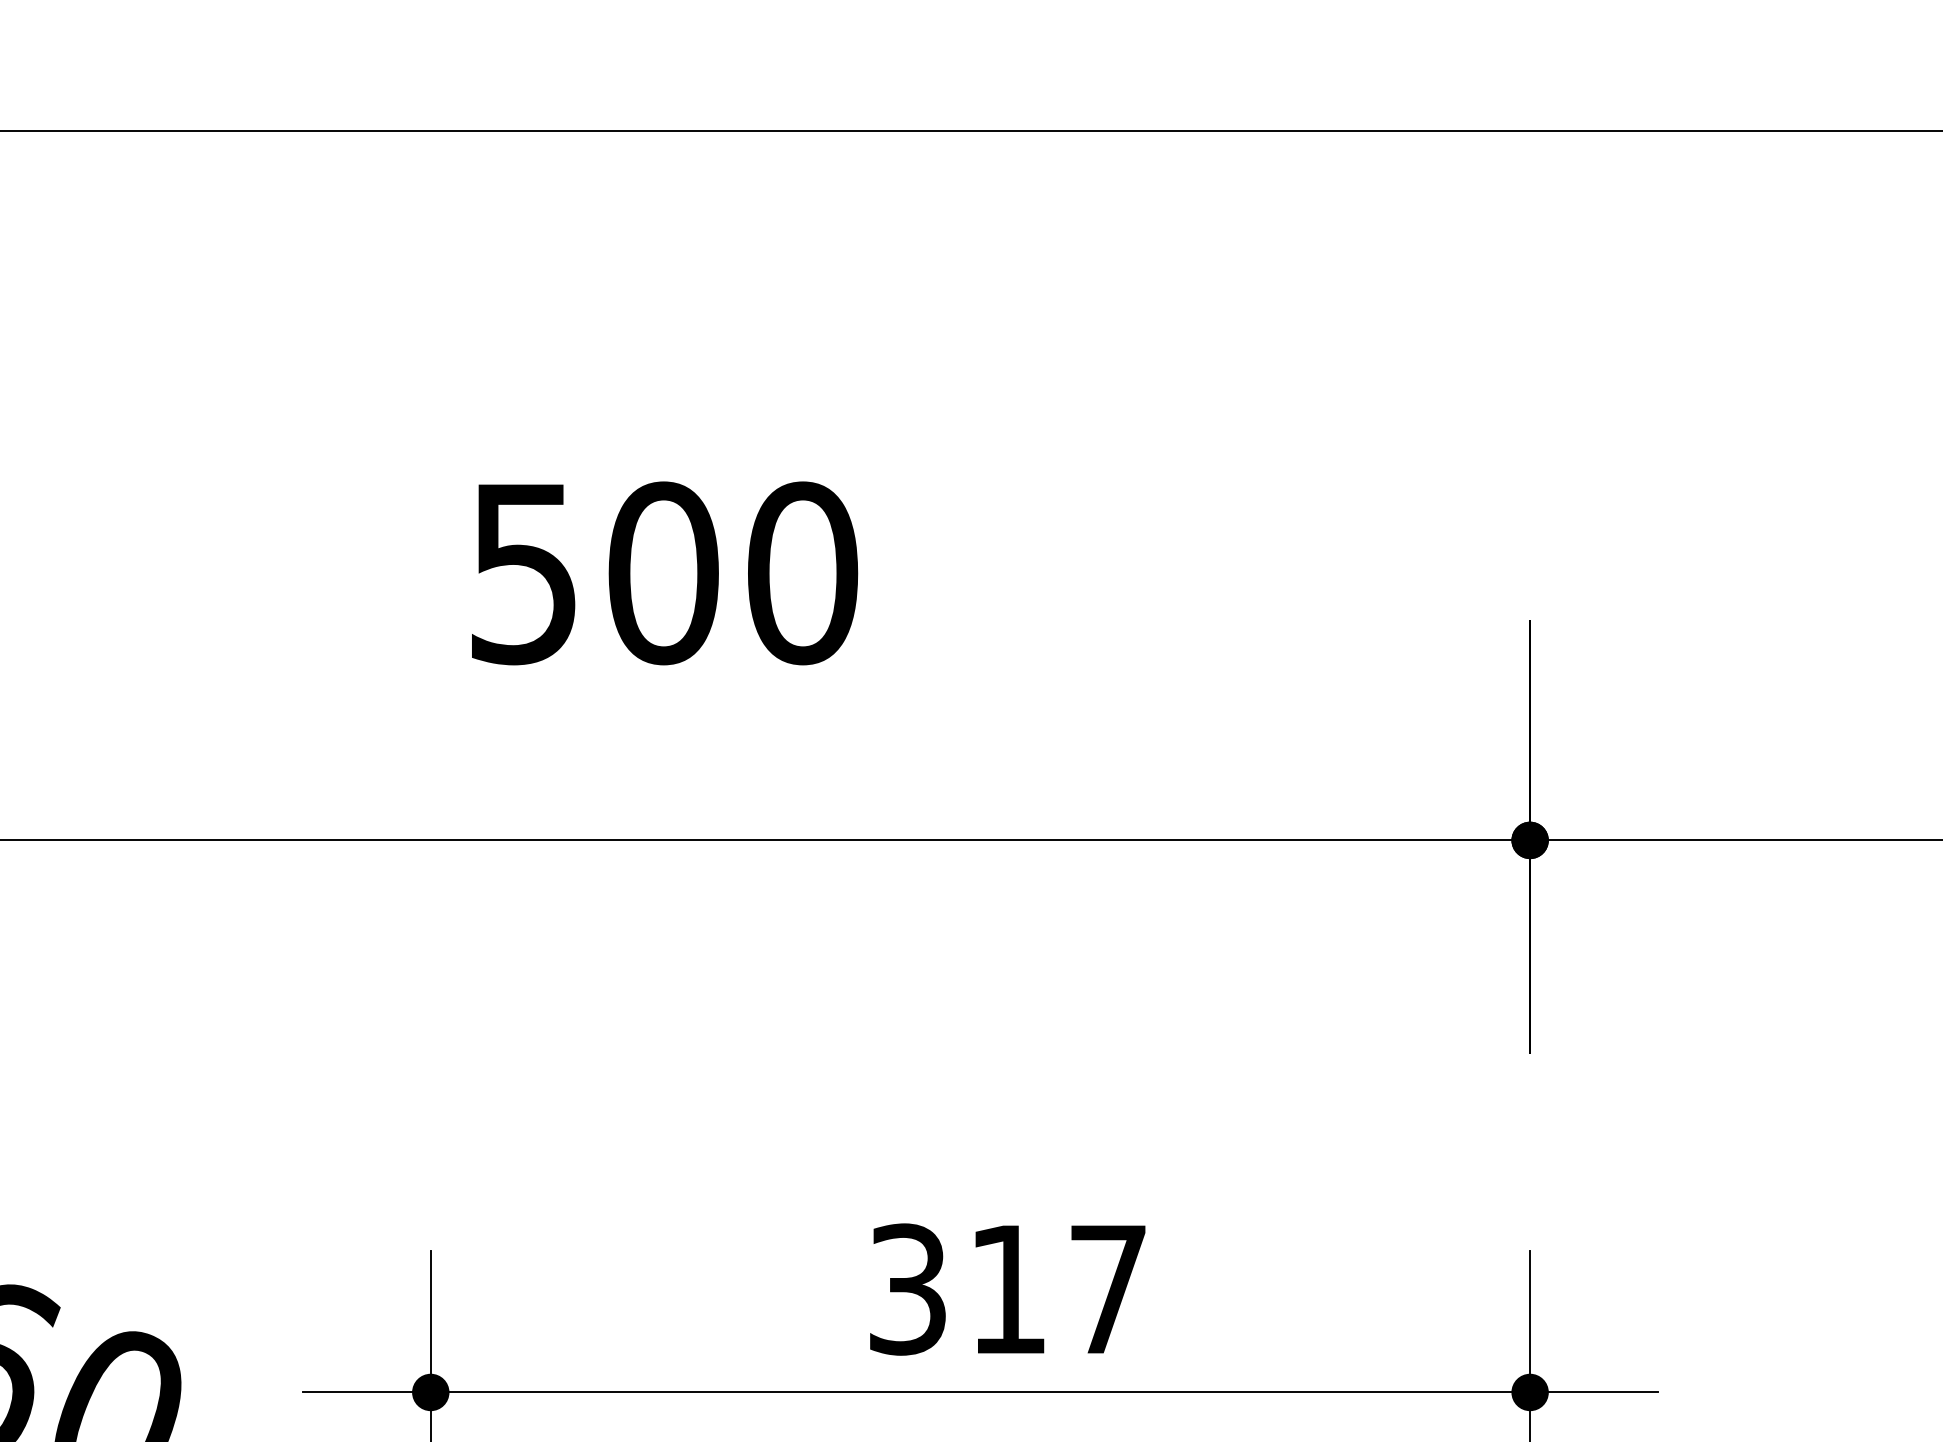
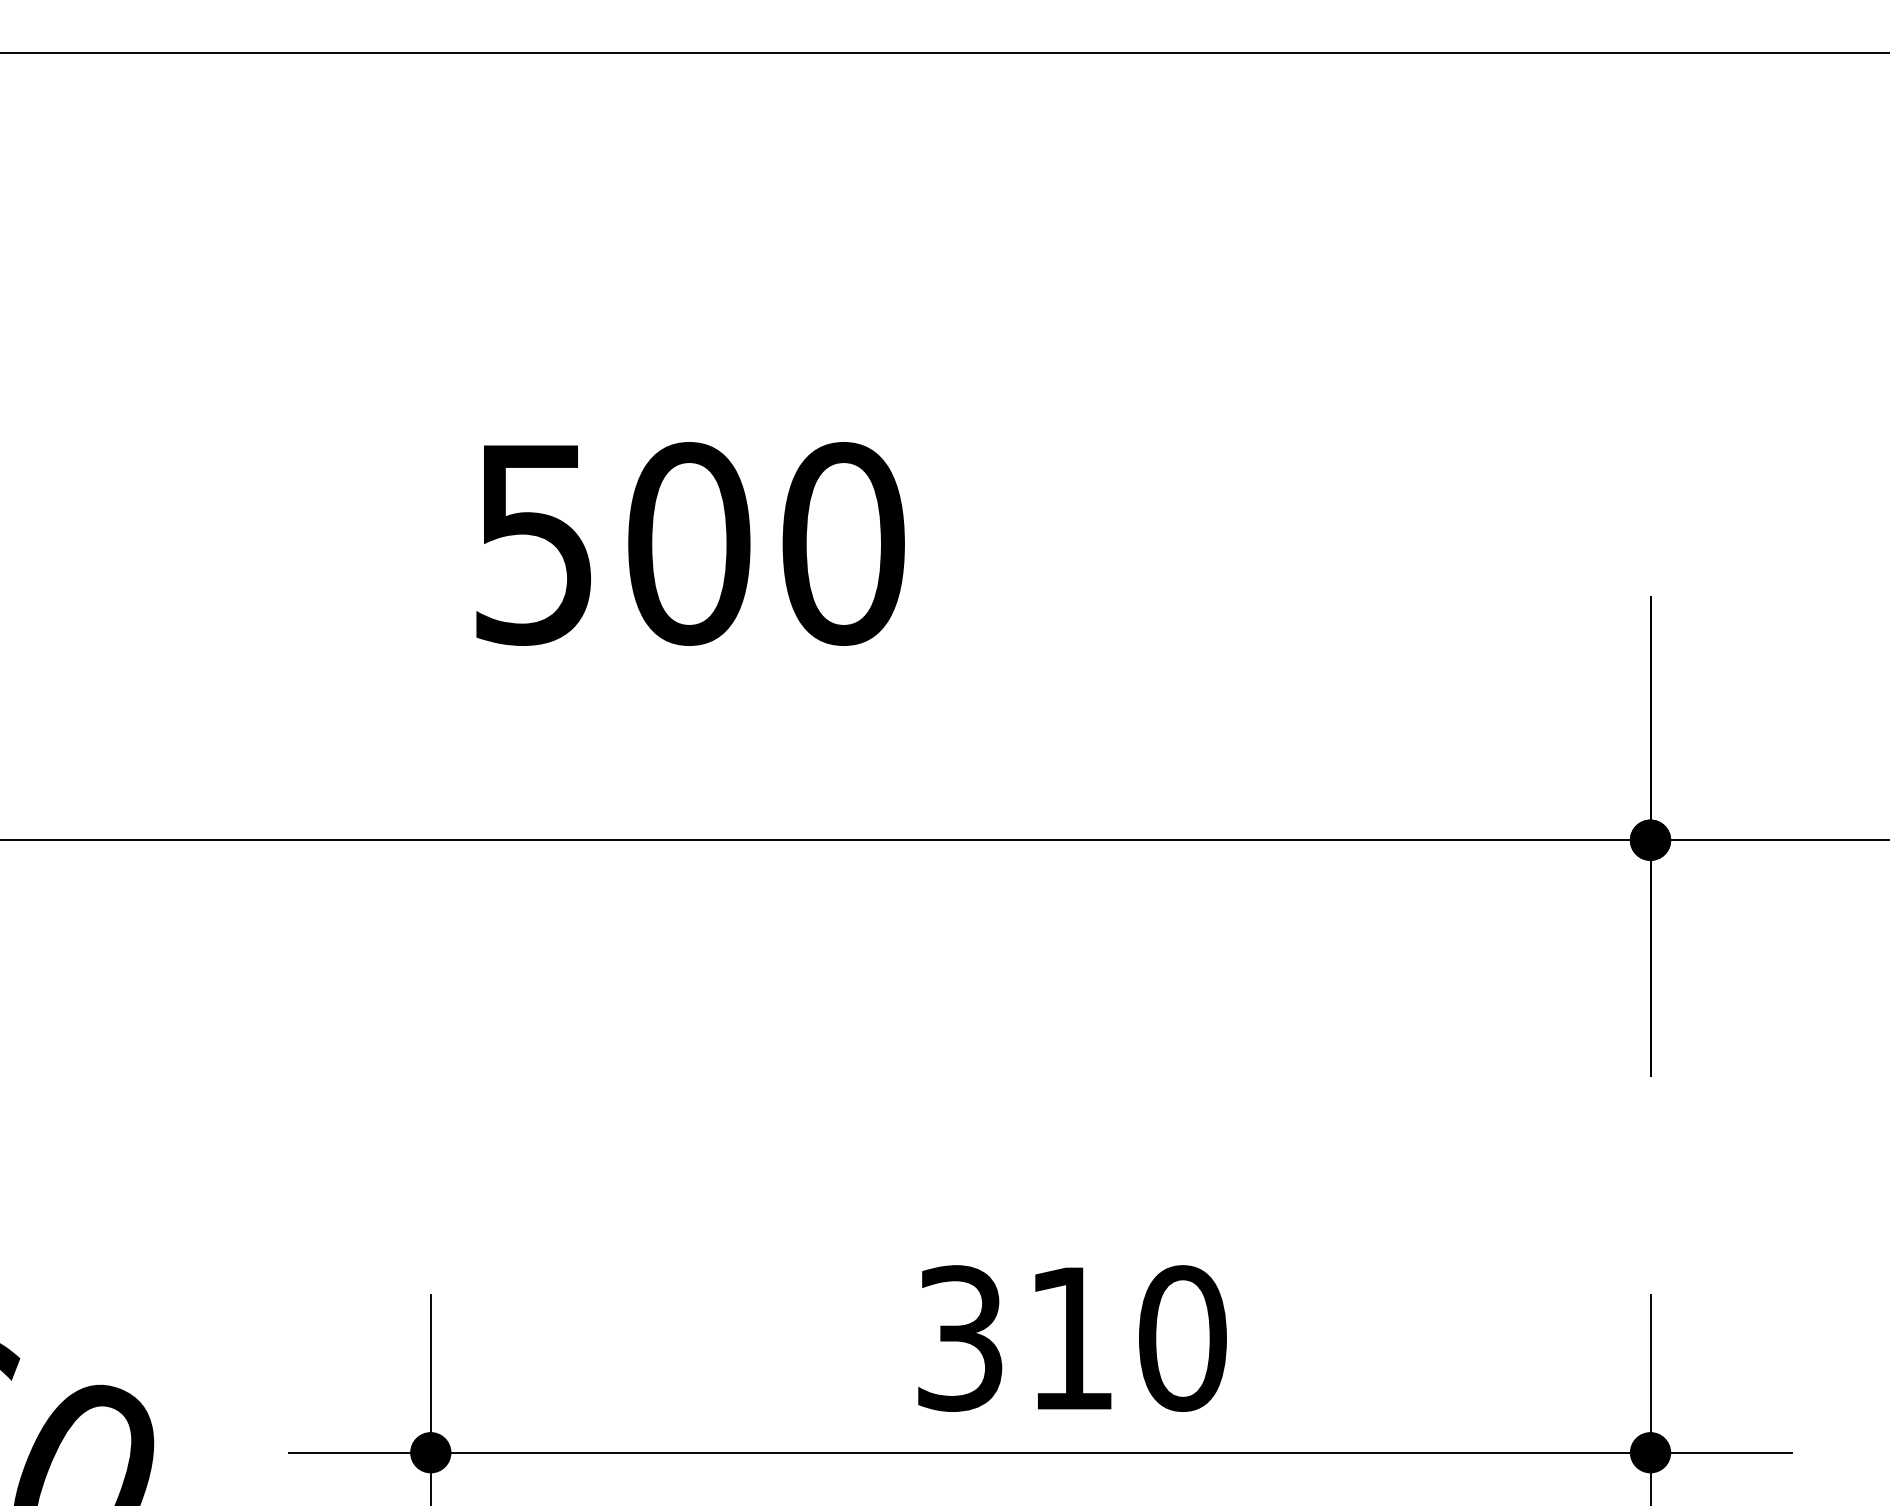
text: (1108, 1289) -> (1182, 1338), 317 -> 310

